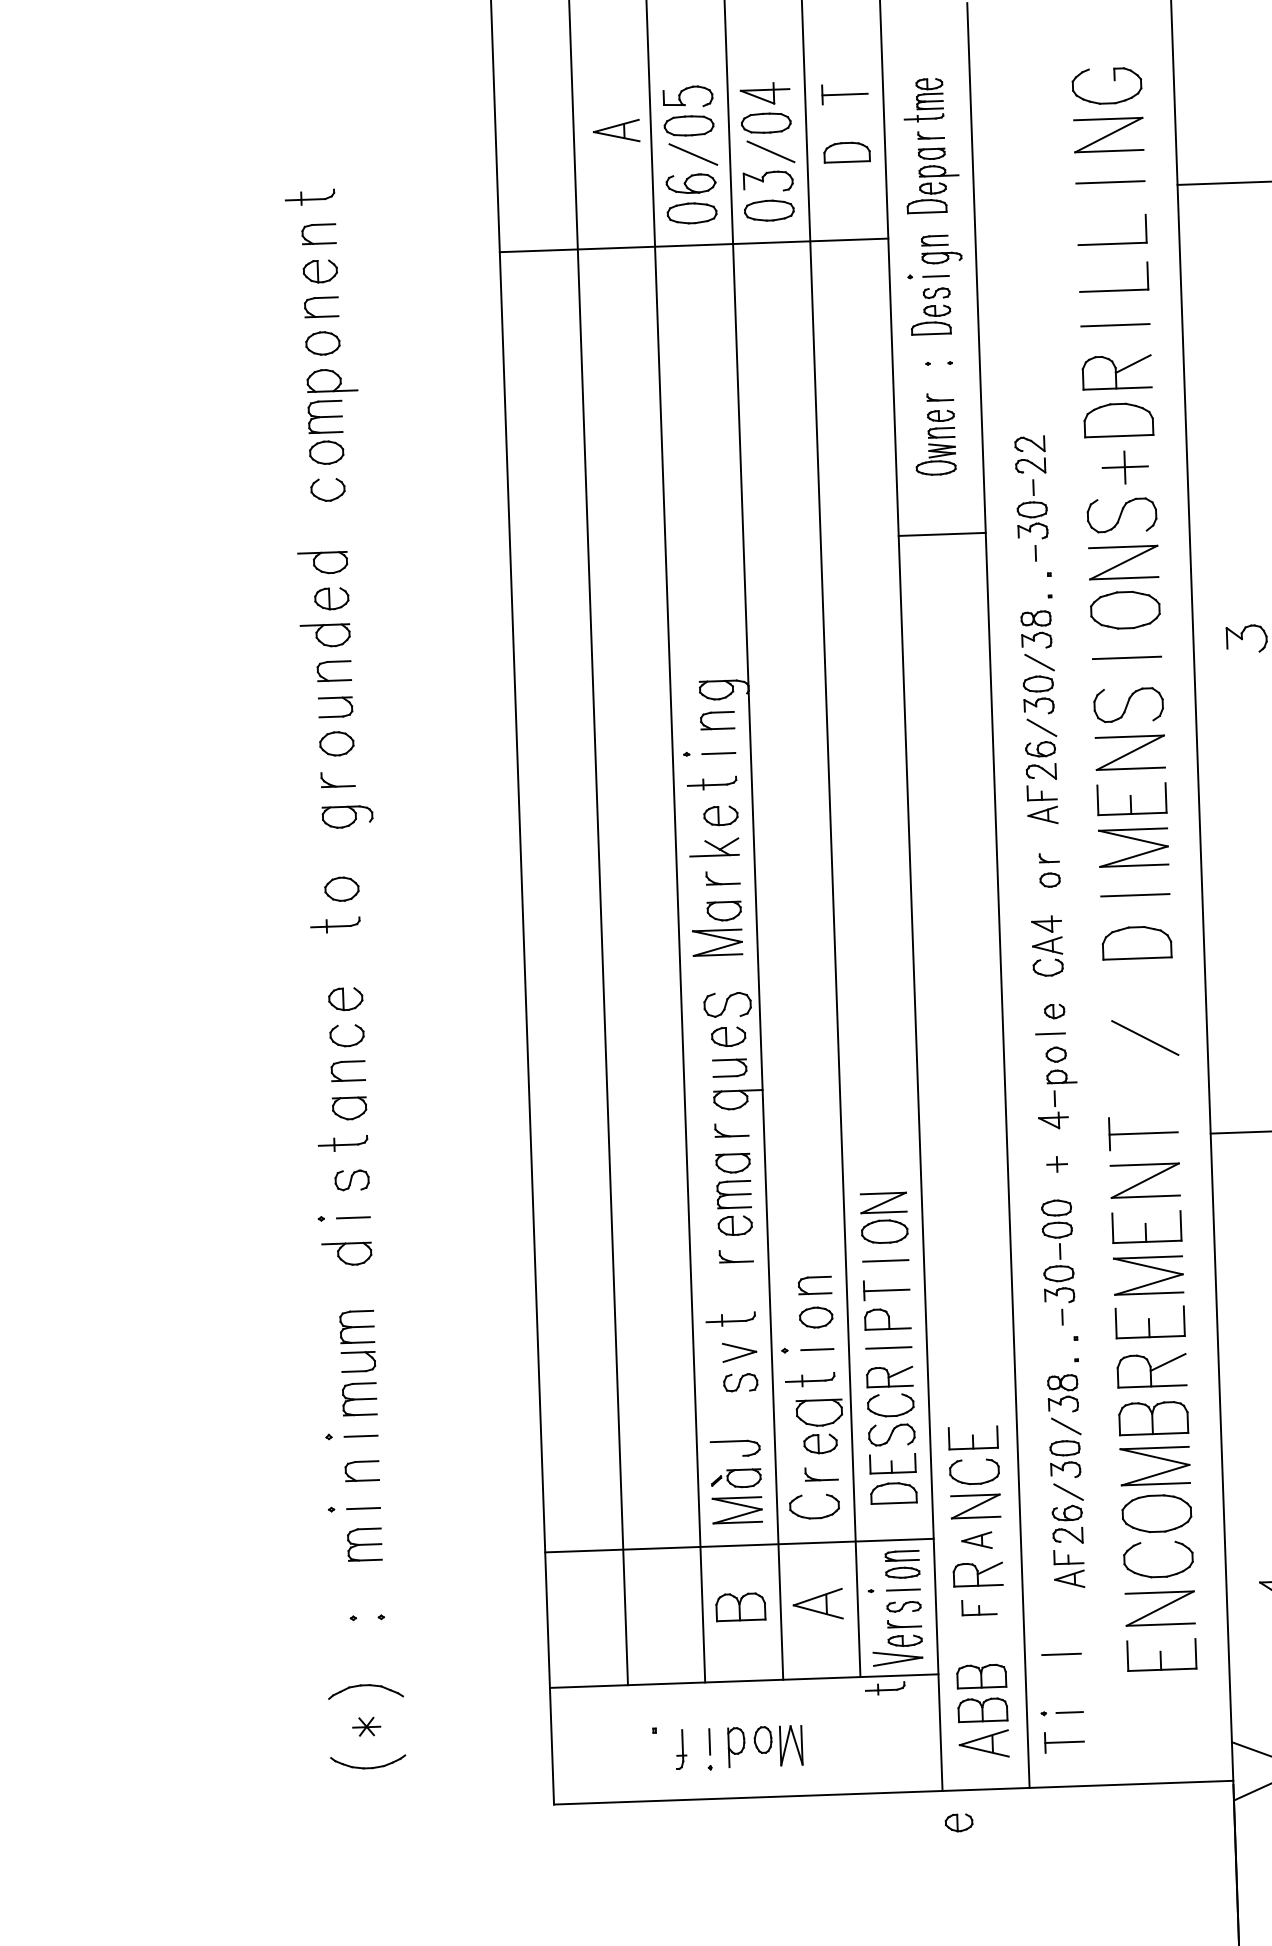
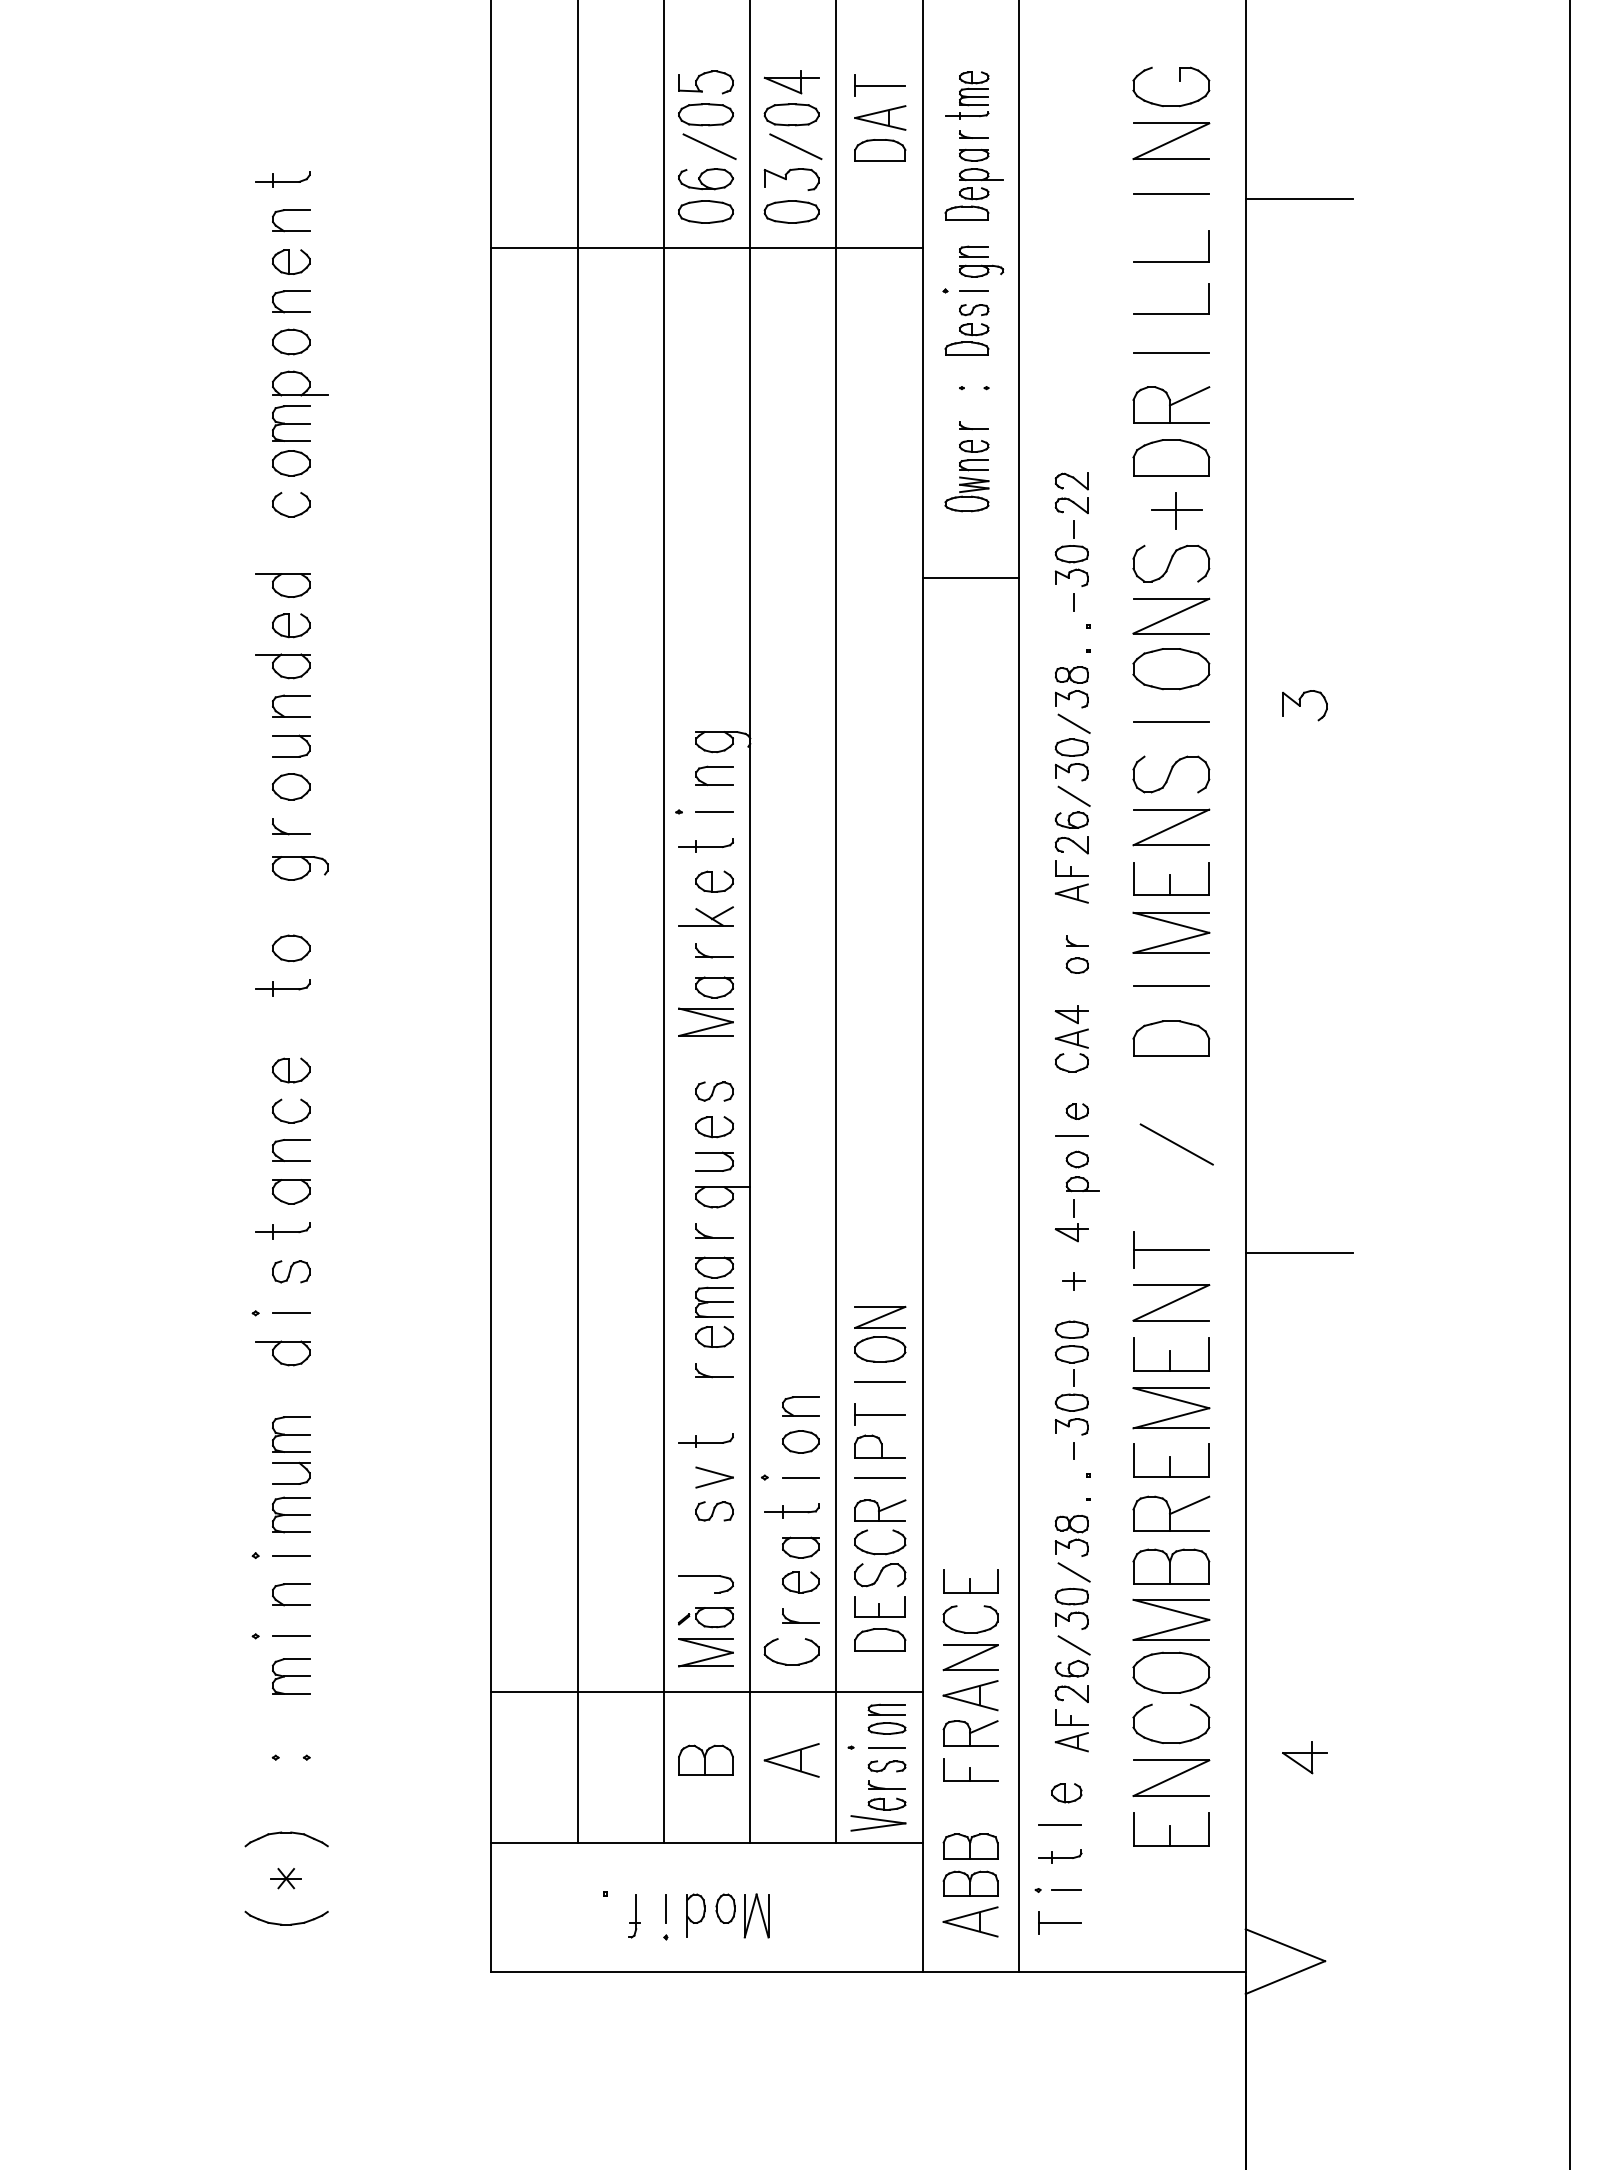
part: (616, 130) -> (880, 117), moved
part: (727, 1004) -> (714, 1091), size x0.71
part: (819, 1412) -> (800, 1547), size x0.71
part: (976, 1540) -> (970, 1695), size x1.67
part: (979, 1607) -> (970, 1769), size x1.43
part: (885, 1688) -> (1060, 1856), moved
part: (958, 1823) -> (1066, 1793), moved

